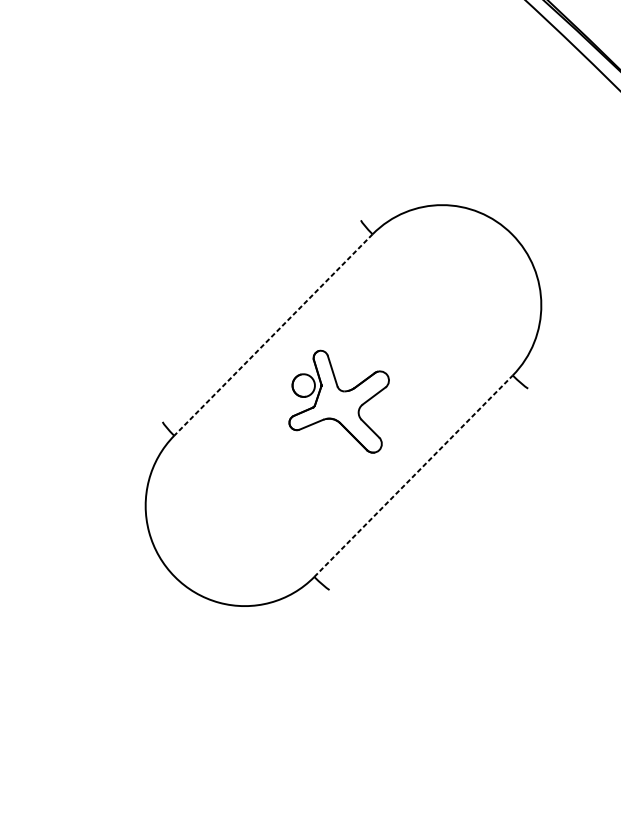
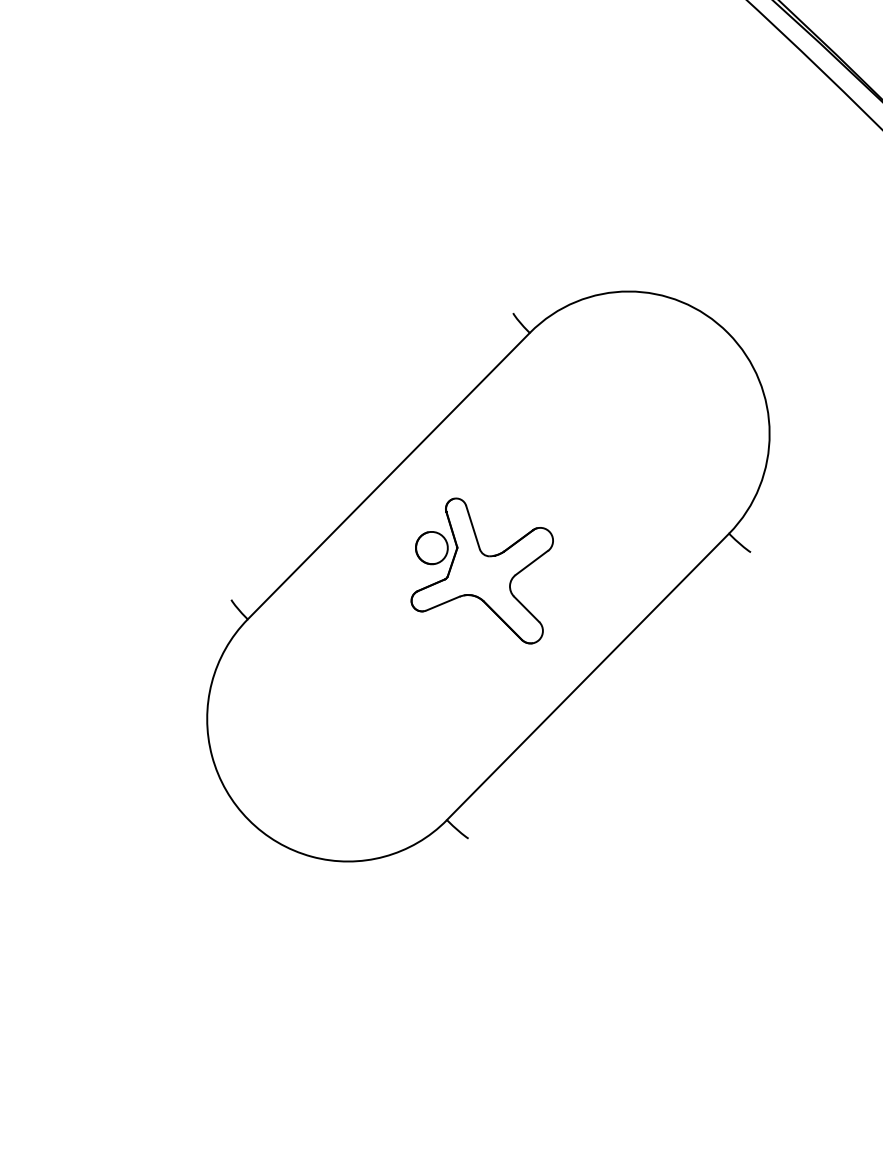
line: (273, 335) -> (388, 476), dashed -> solid
line: (413, 475) -> (588, 676), dashed -> solid

